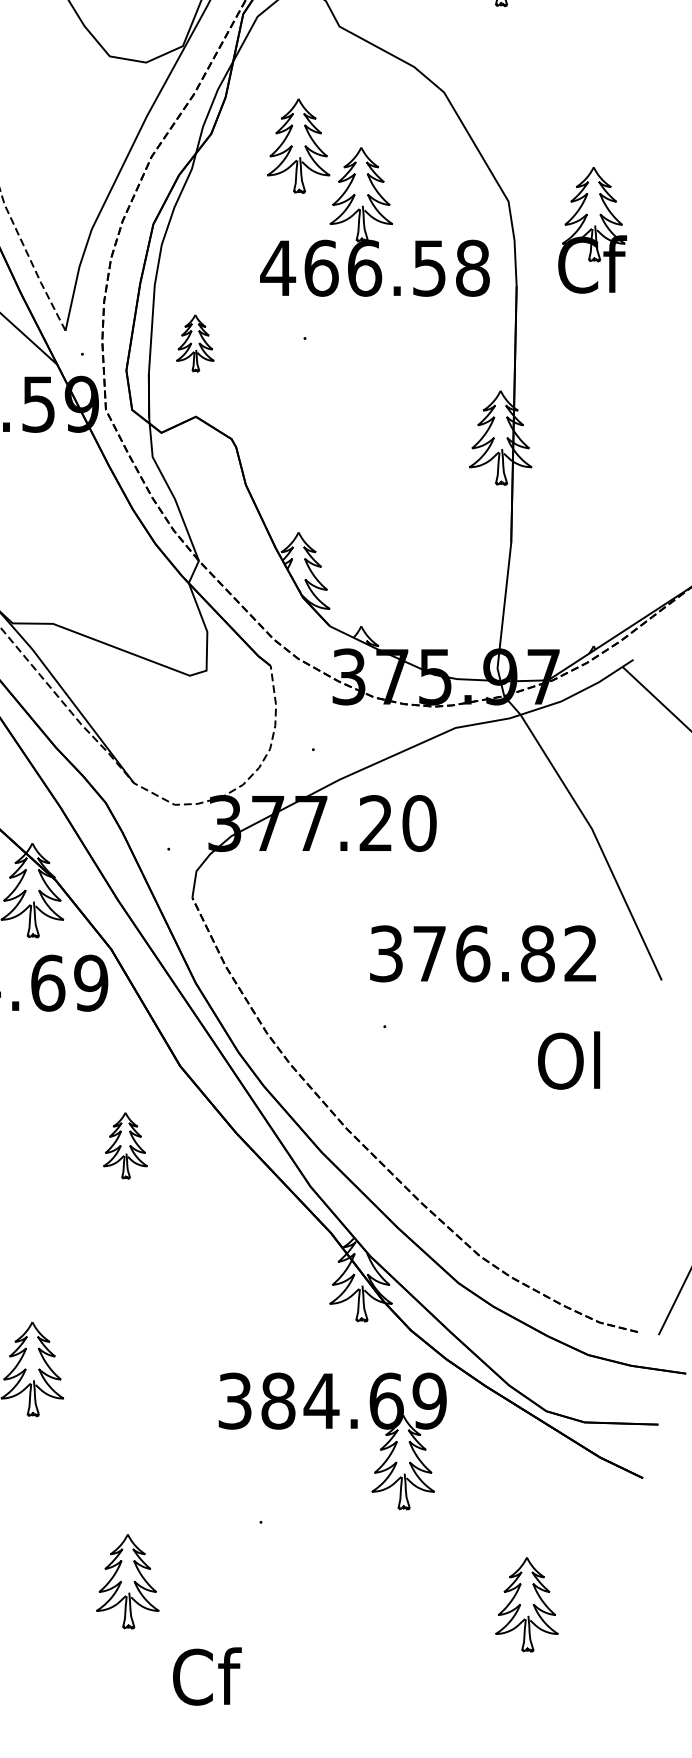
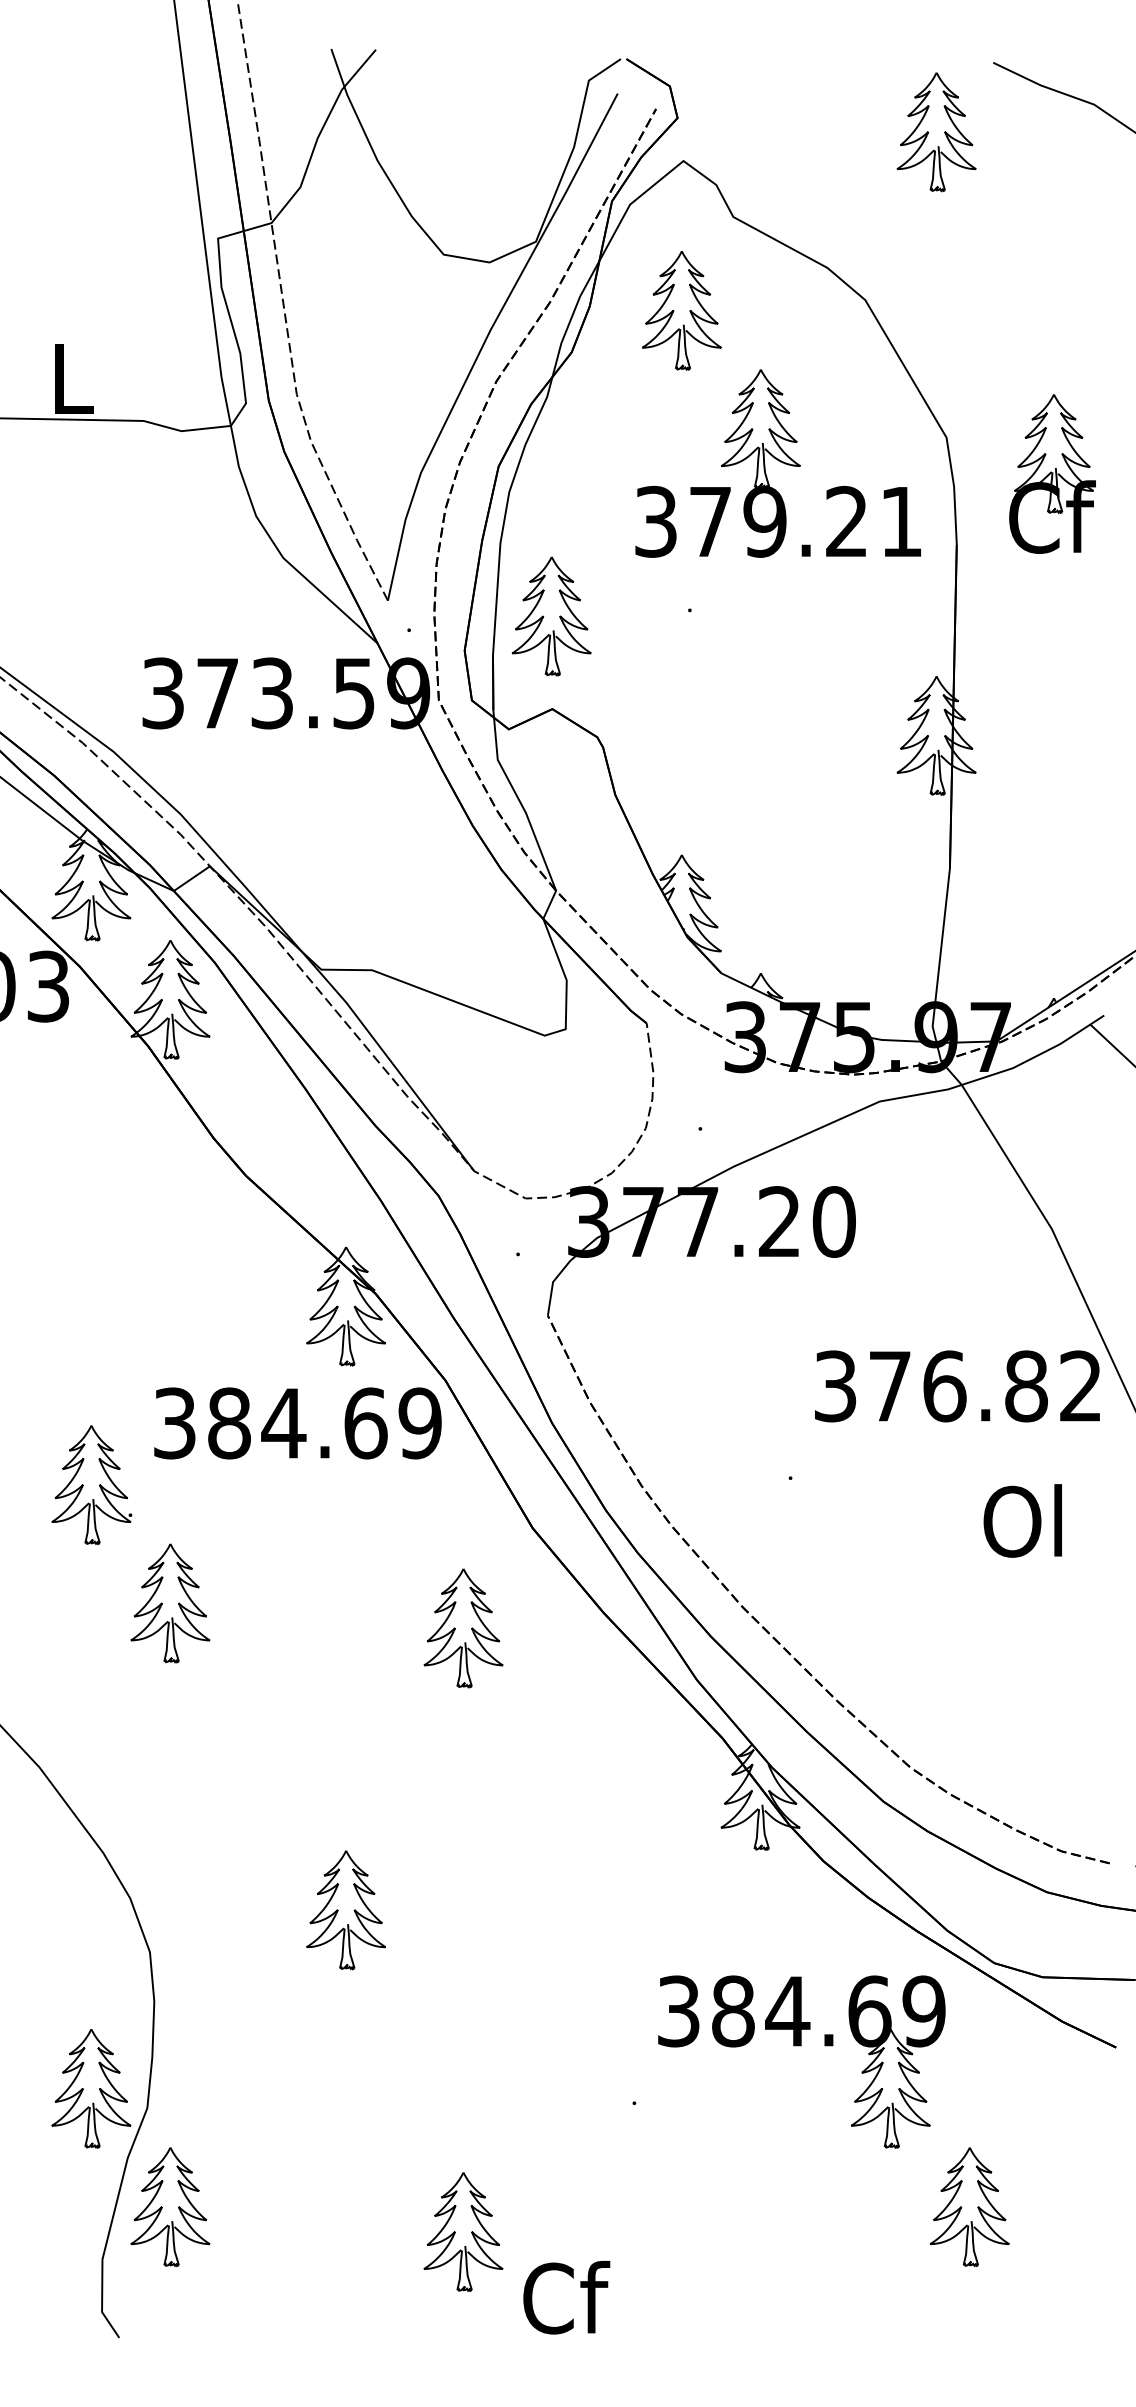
part: (298, 145) -> (681, 310), moved
text: (375, 268) -> (778, 521), 466.58 -> 379.21
part: (195, 343) -> (551, 616), size x1.67
text: (483, 953) -> (957, 1386), moved
part: (125, 1145) -> (463, 1628), size x1.43
part: (332, 1428) -> (801, 2046), moved
part: (127, 1582) -> (463, 2232), moved

